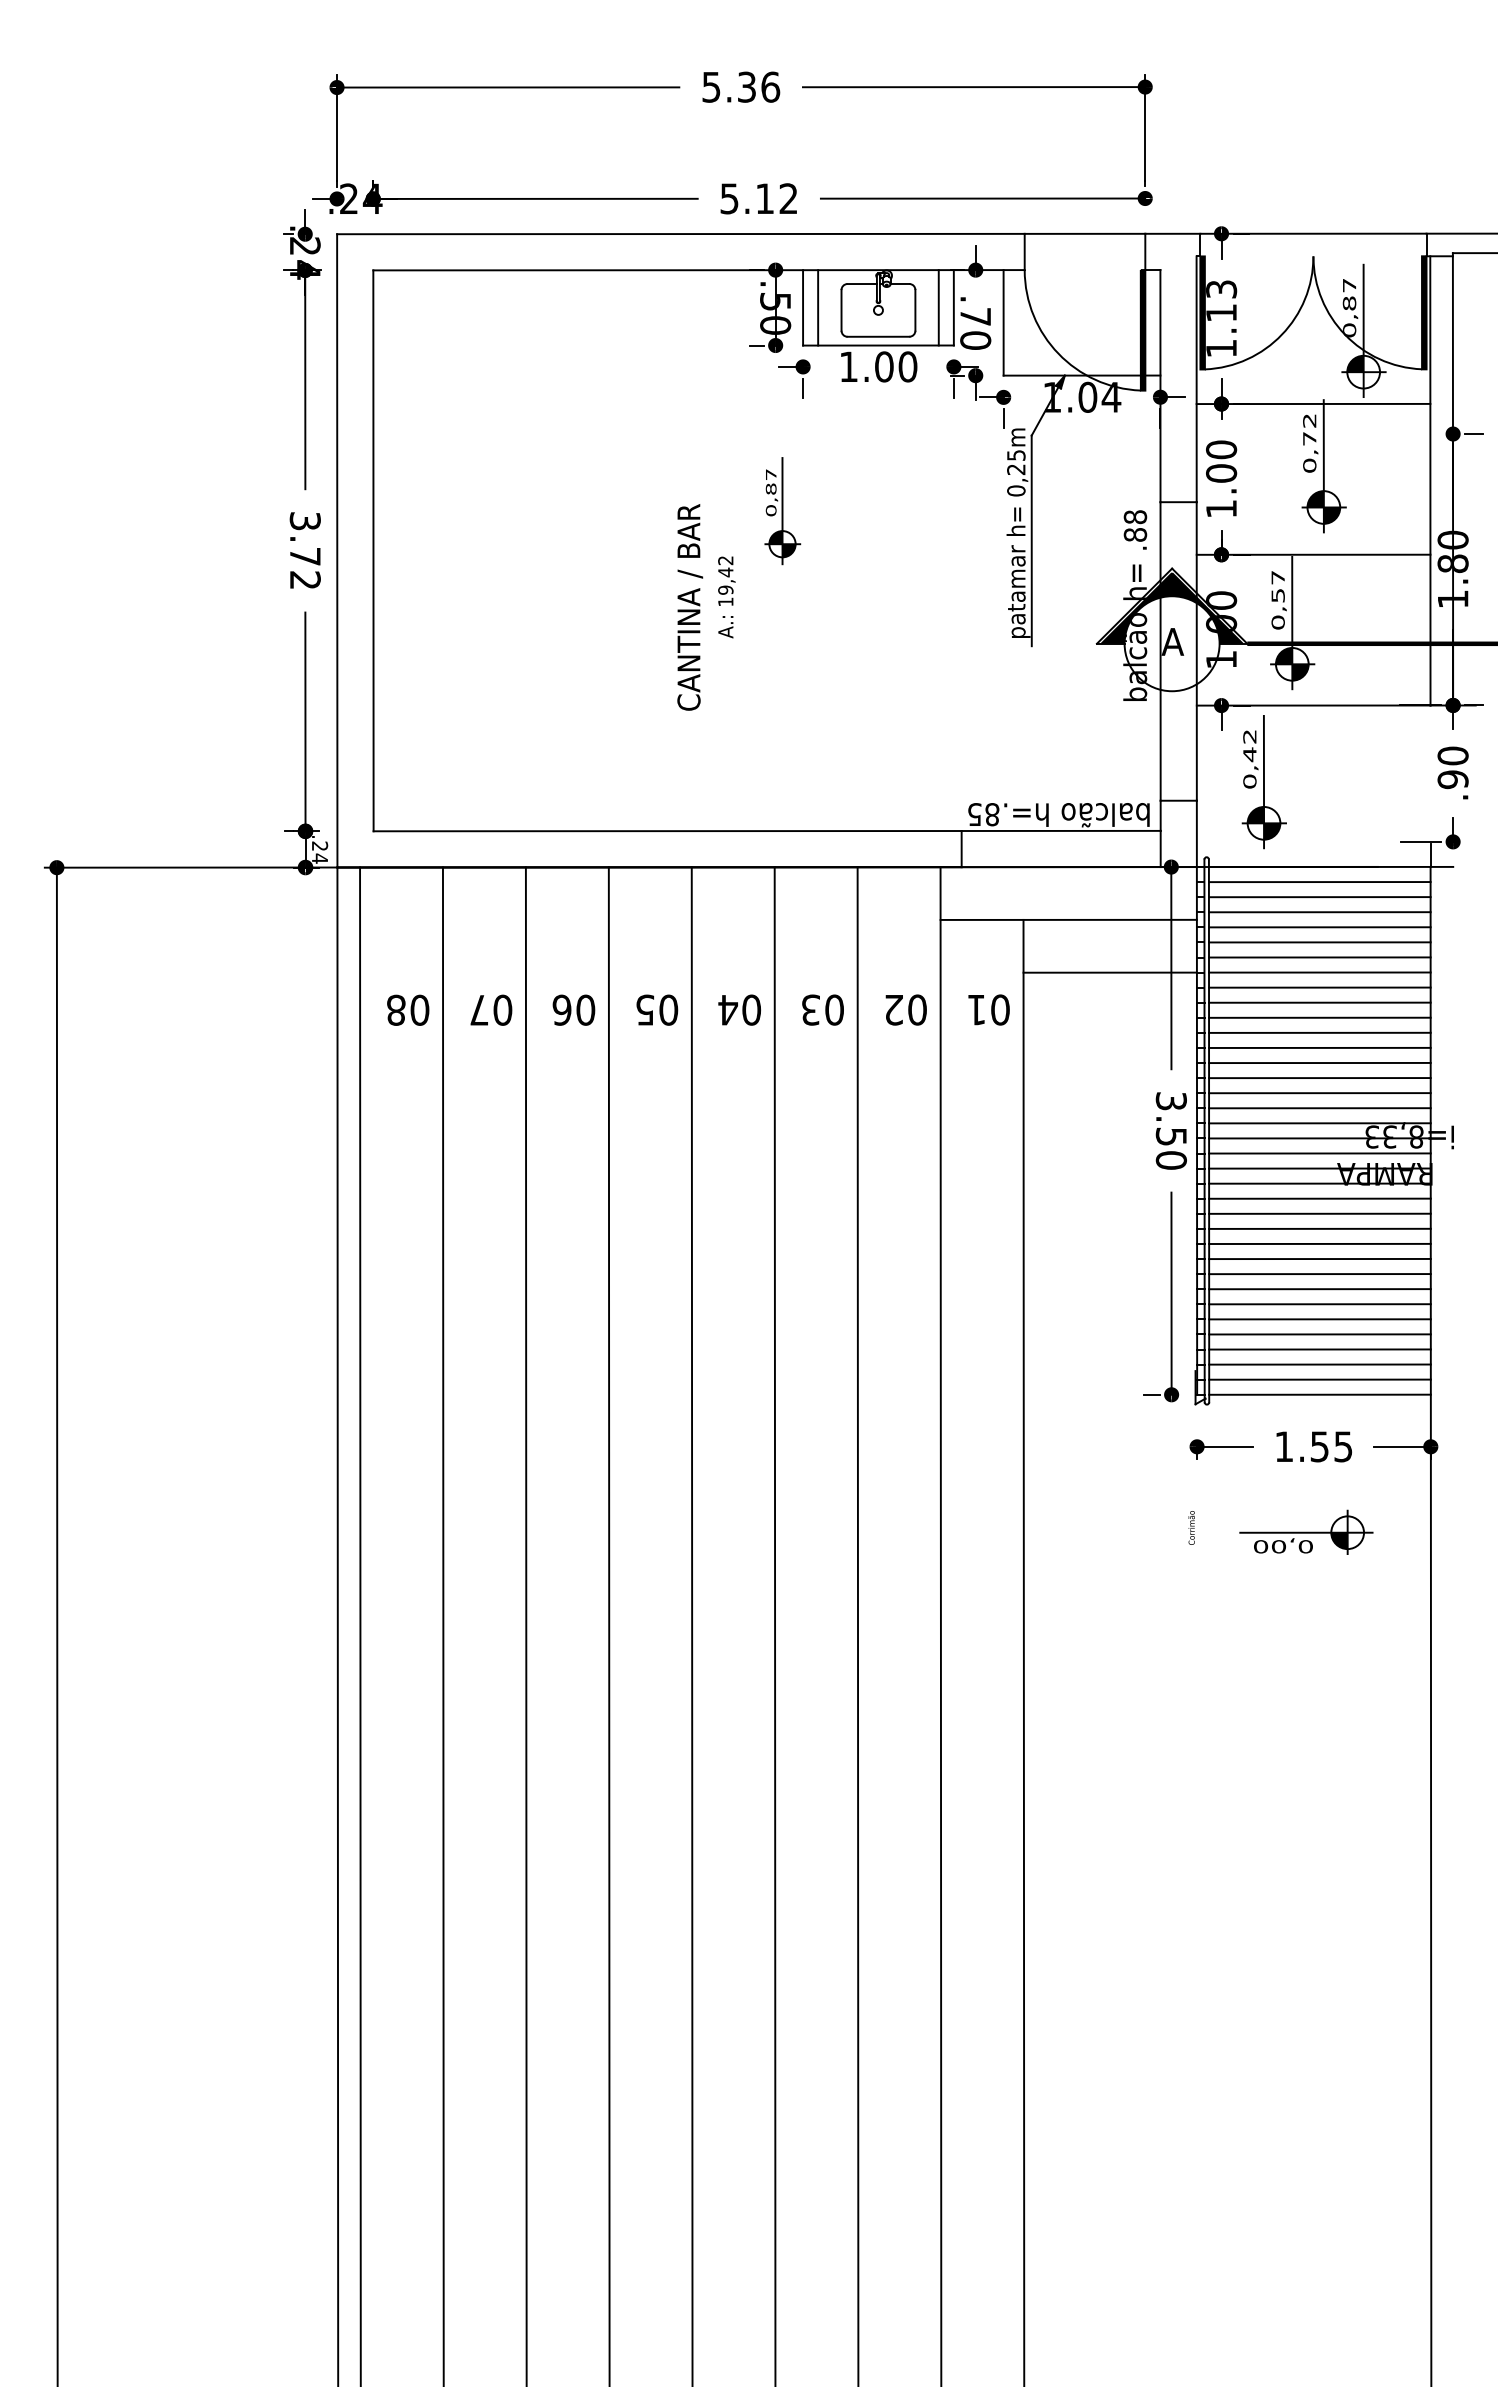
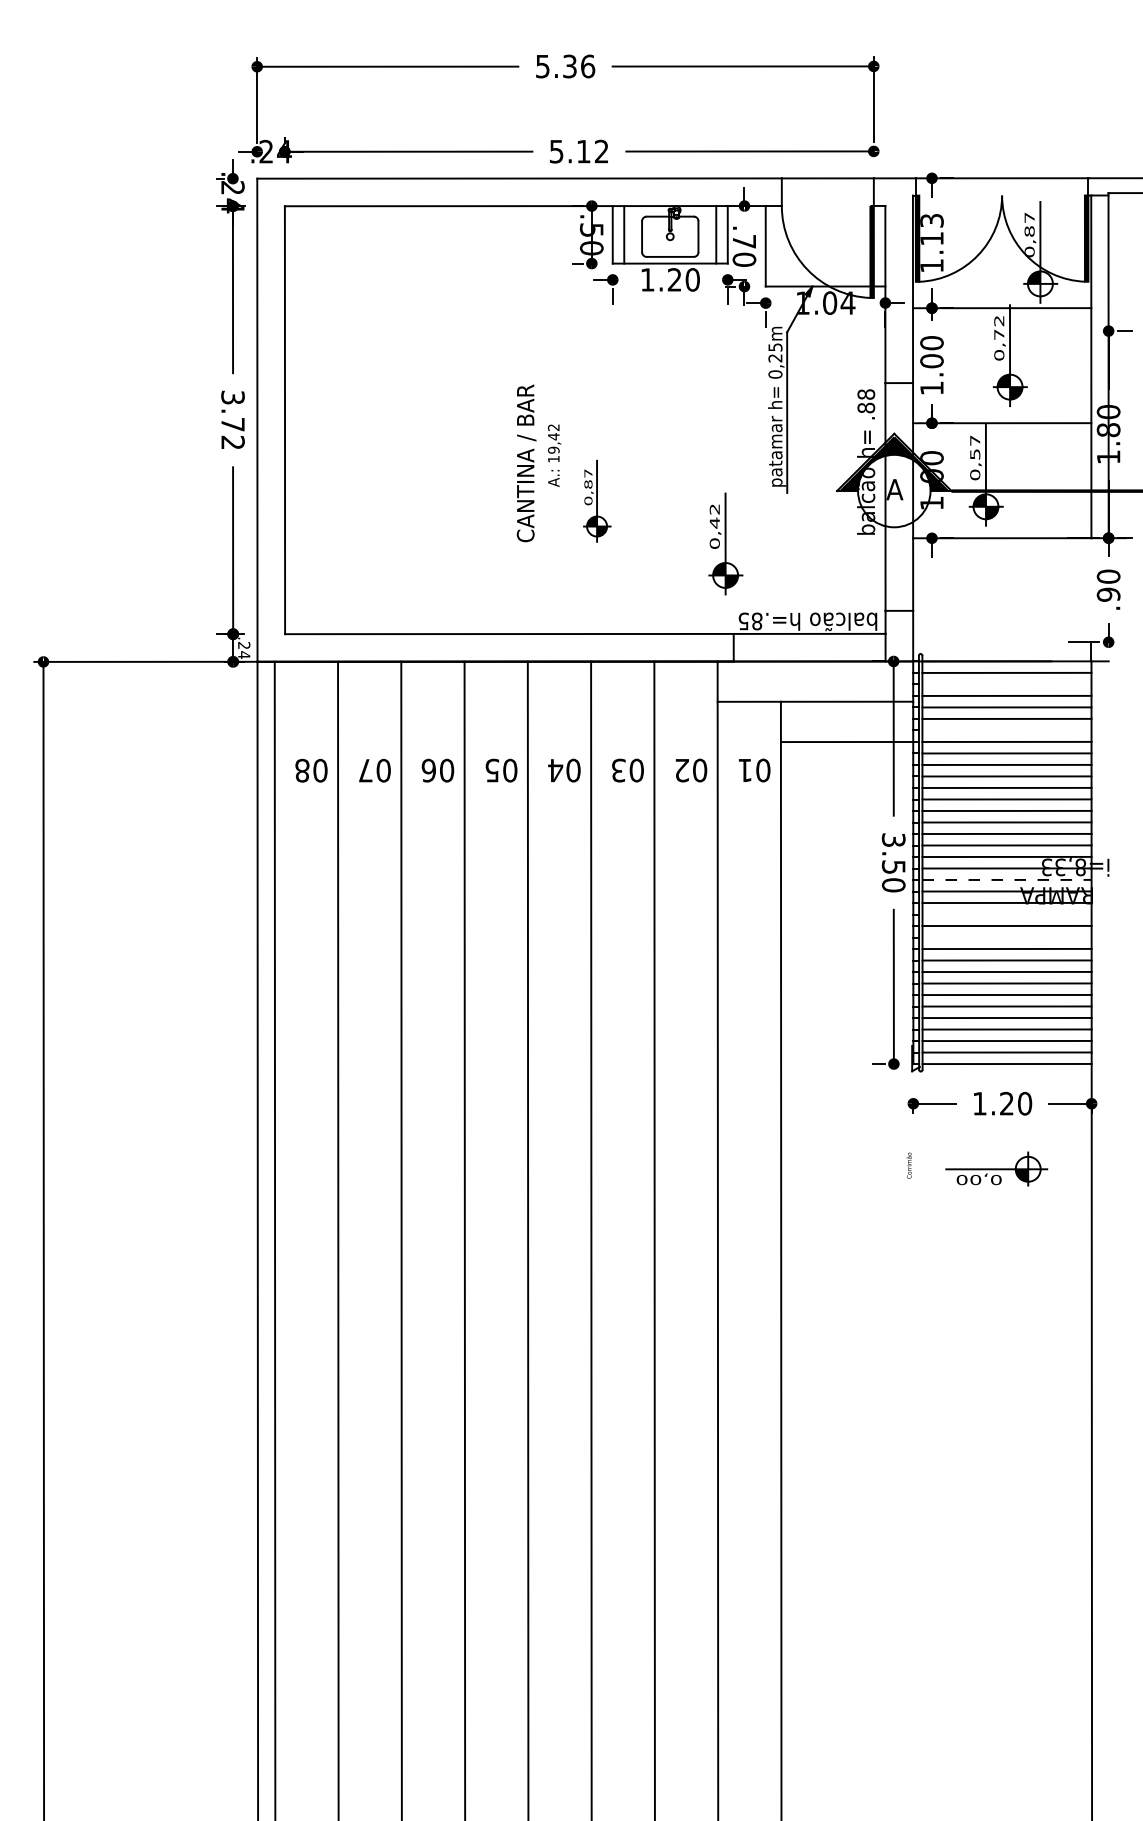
text: (884, 366) -> (674, 279), 1.00 -> 1.20
part: (782, 511) -> (597, 501), moved
part: (1263, 782) -> (725, 544), moved
line: (1319, 897) -> (1006, 684), removed
line: (1319, 957) -> (1006, 730), removed
line: (1319, 1153) -> (1006, 879), solid -> dashed
line: (1319, 1198) -> (1006, 914), removed
line: (1319, 1228) -> (1006, 937), removed
text: (1331, 1446) -> (1015, 1103), 1.55 -> 1.20

